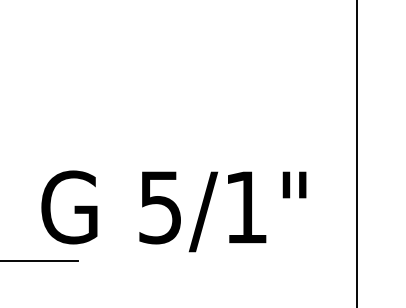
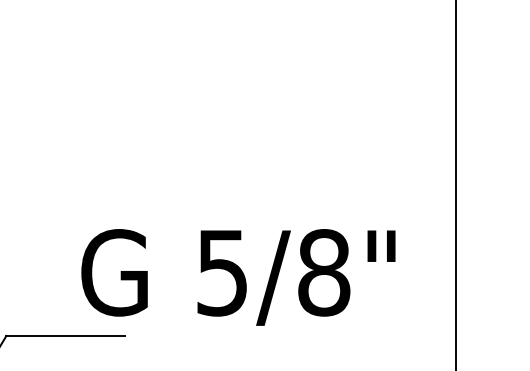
text: (246, 207) -> (324, 272), 5/1" -> 5/8"

